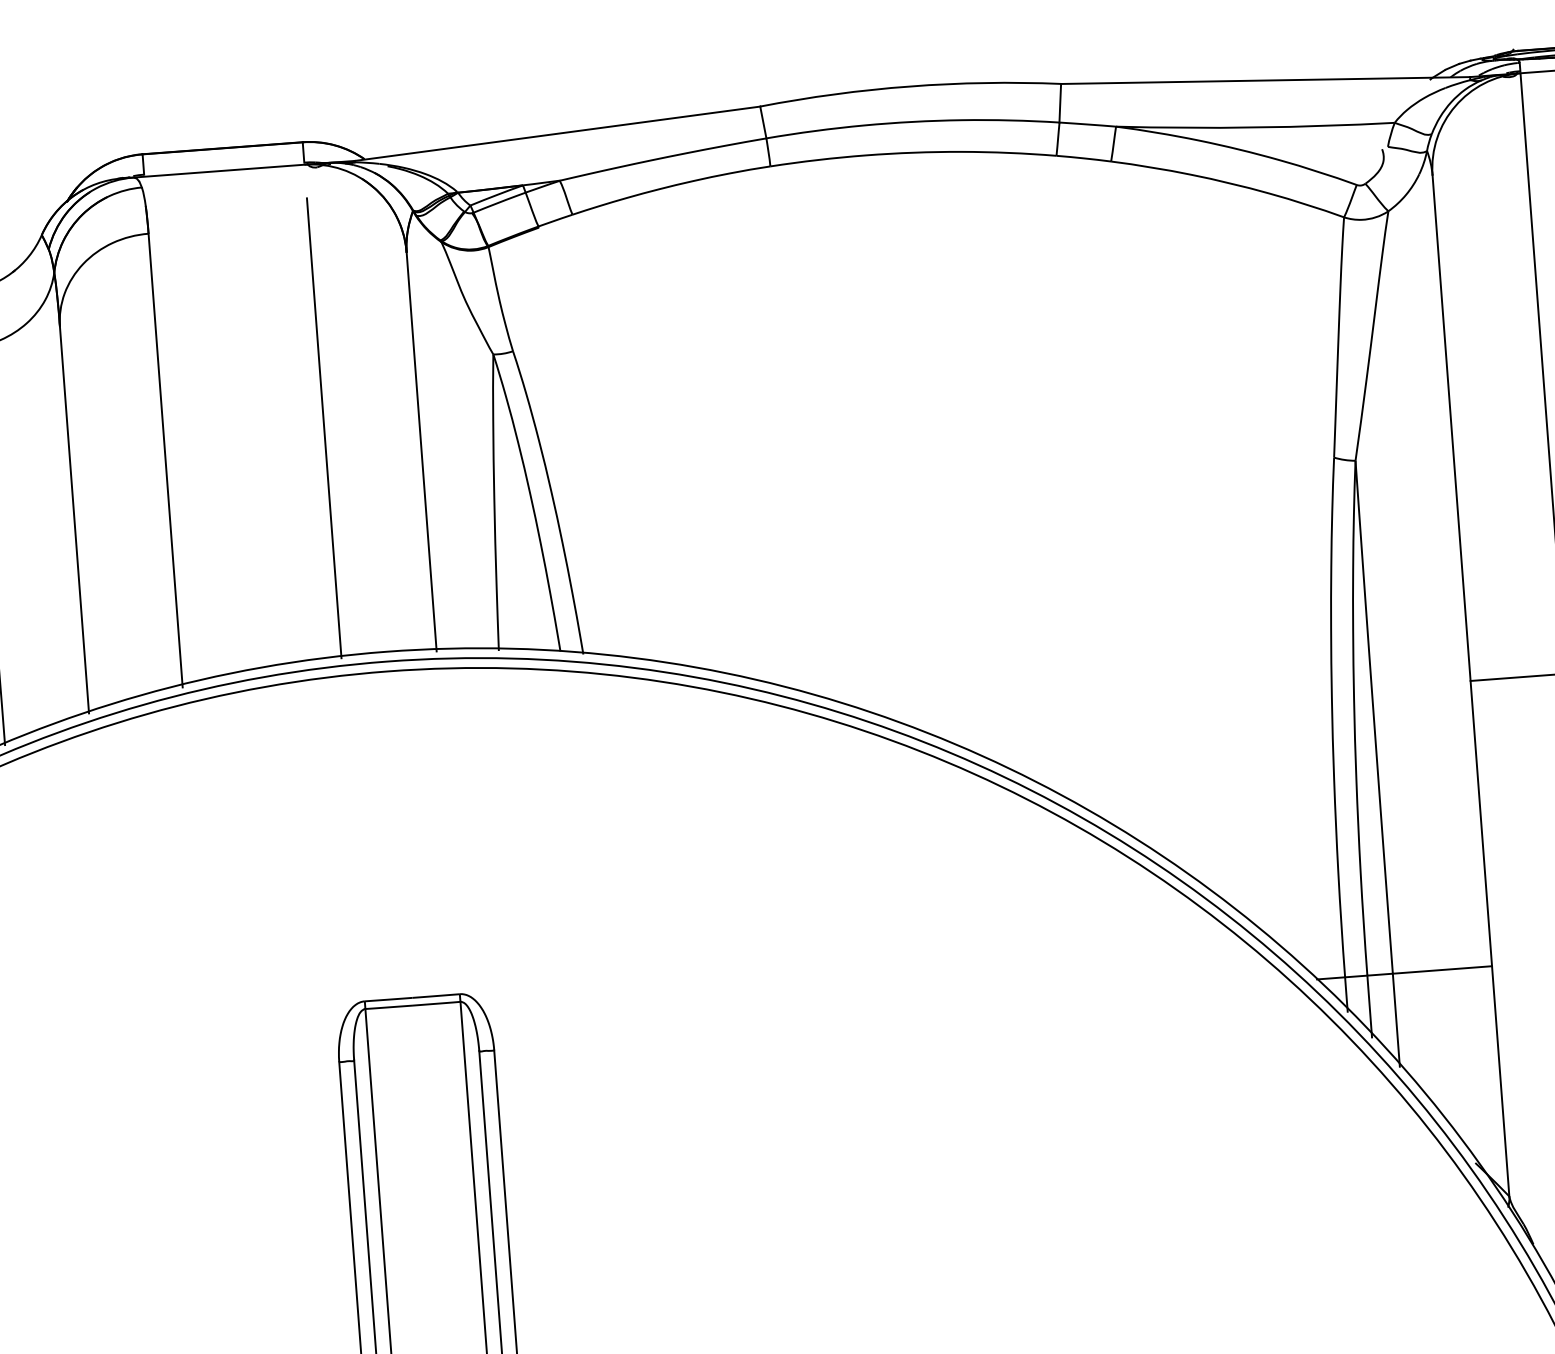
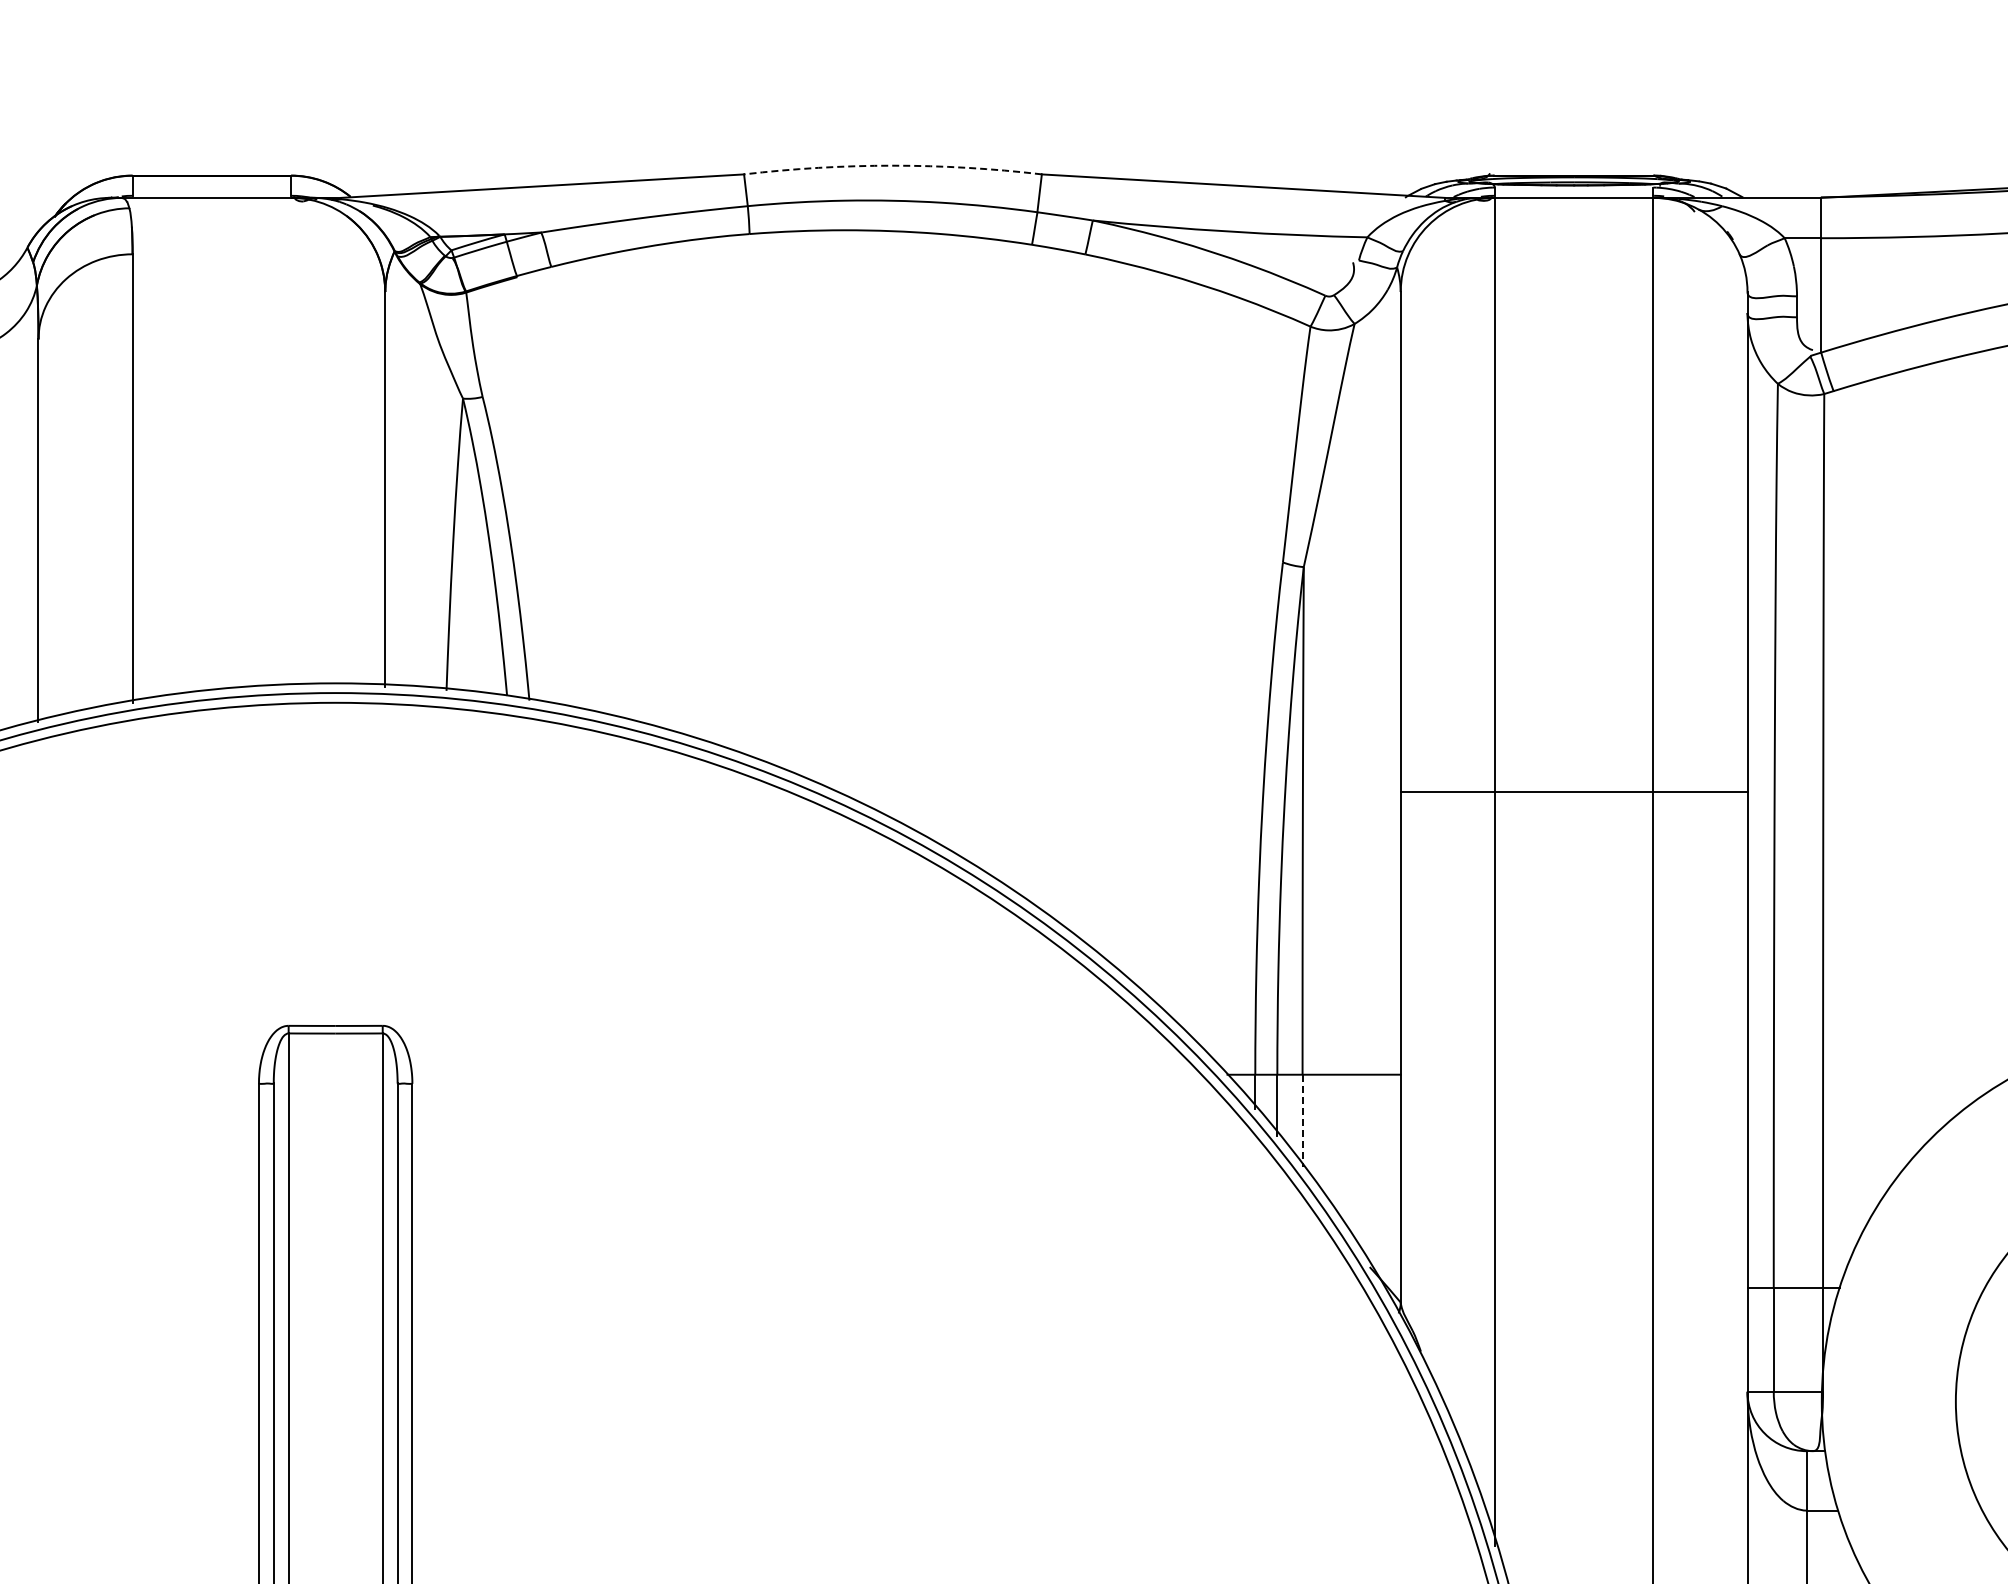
arc: (910, 86) -> (893, 165), solid -> dashed
line: (324, 427) -> (291, 458), removed
line: (1396, 1020) -> (1302, 1121), solid -> dashed

